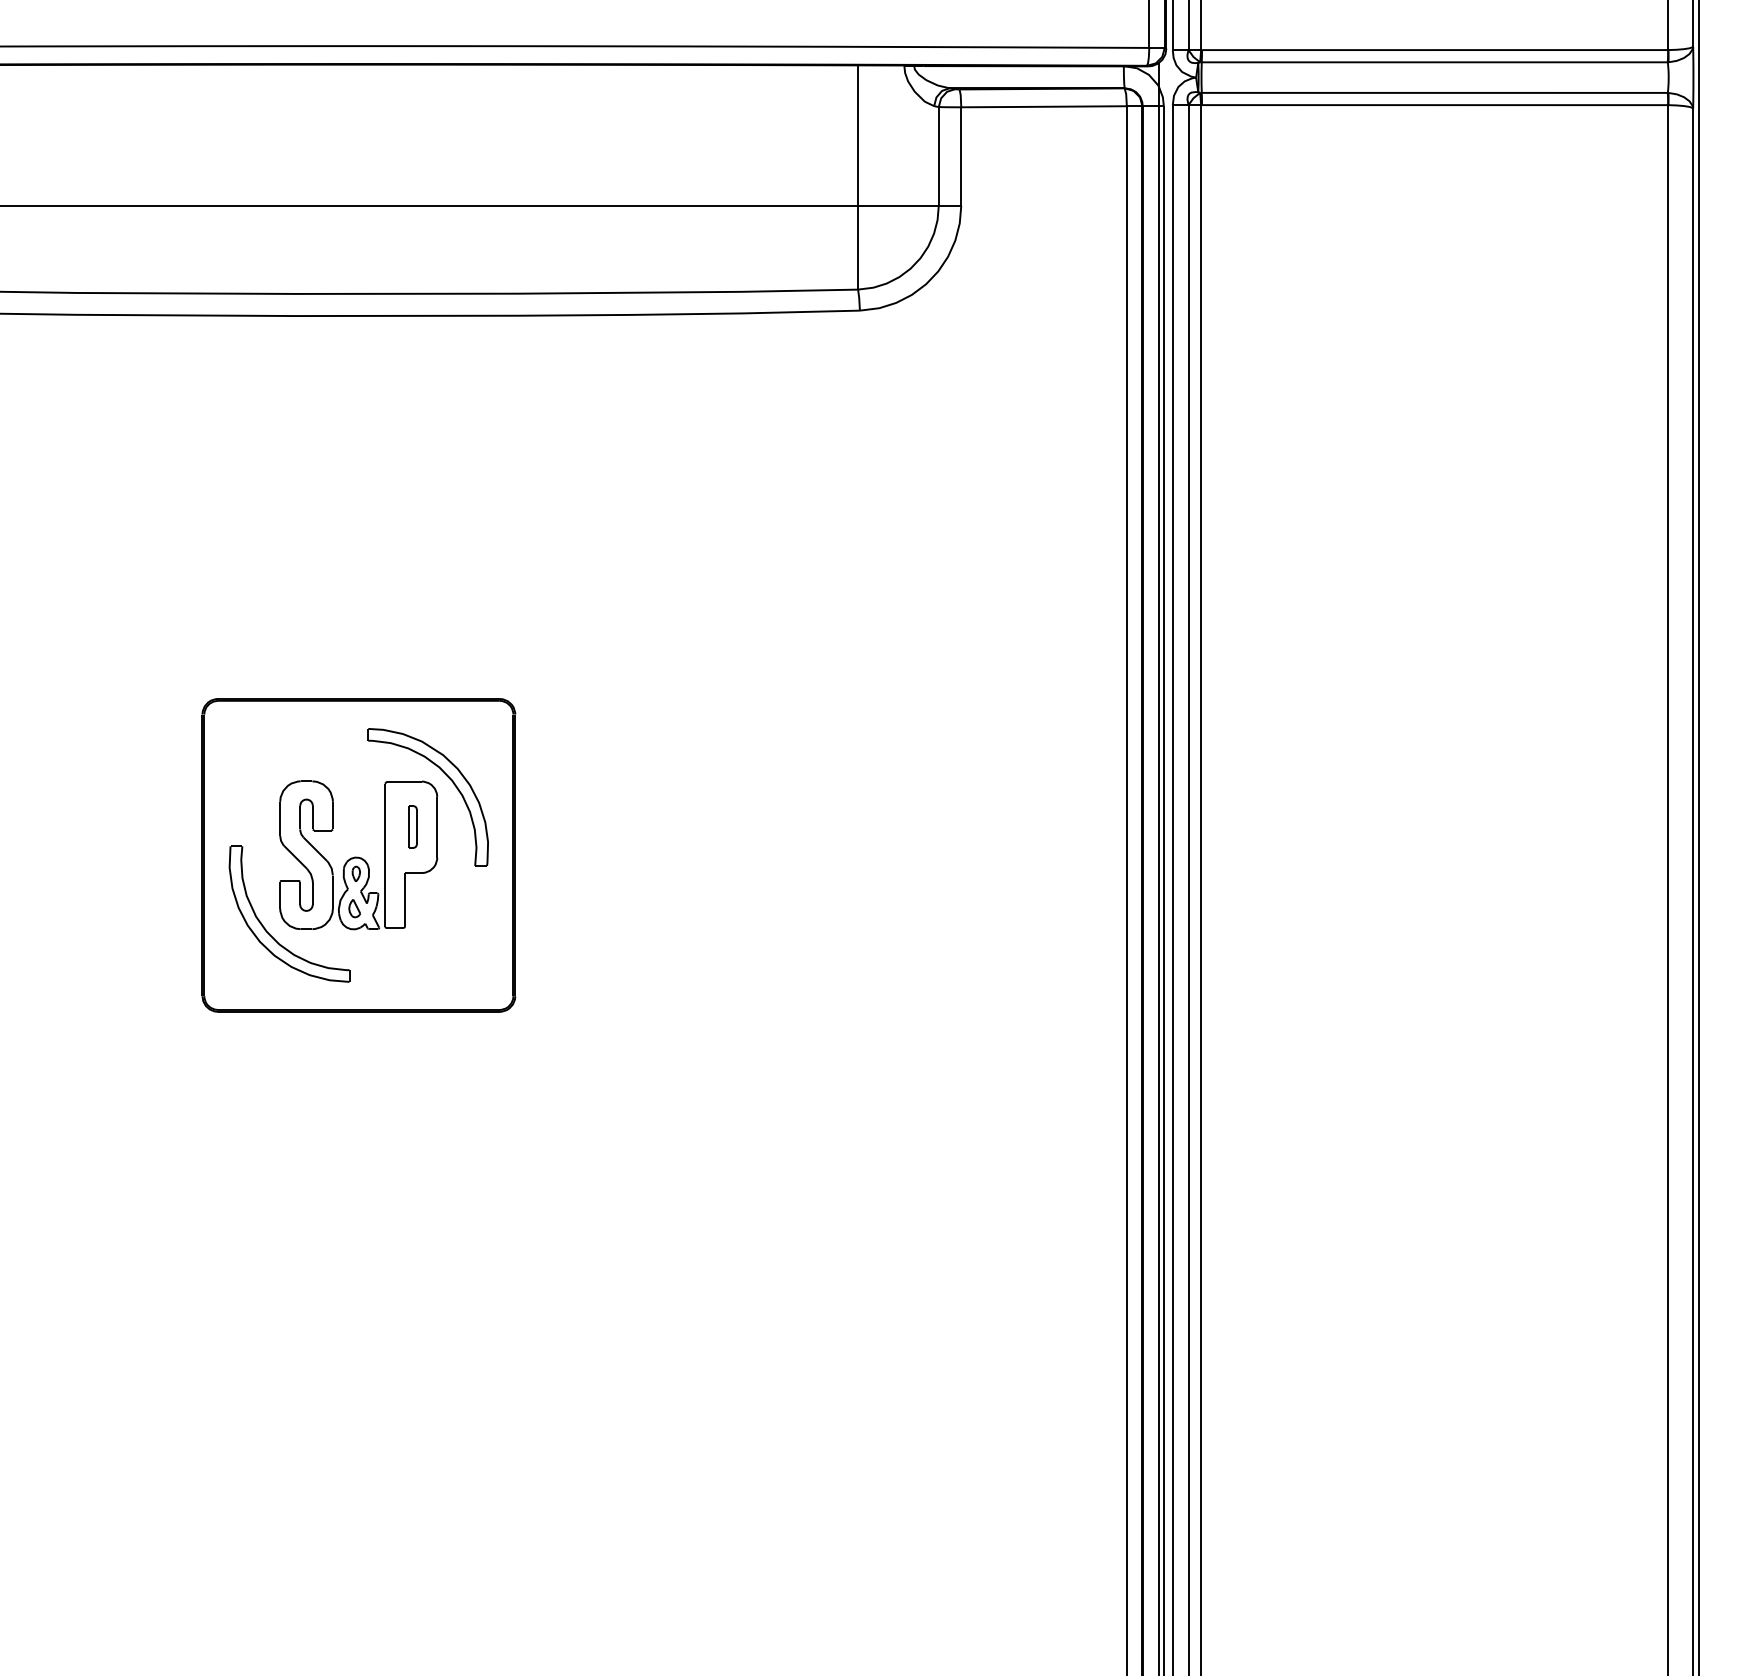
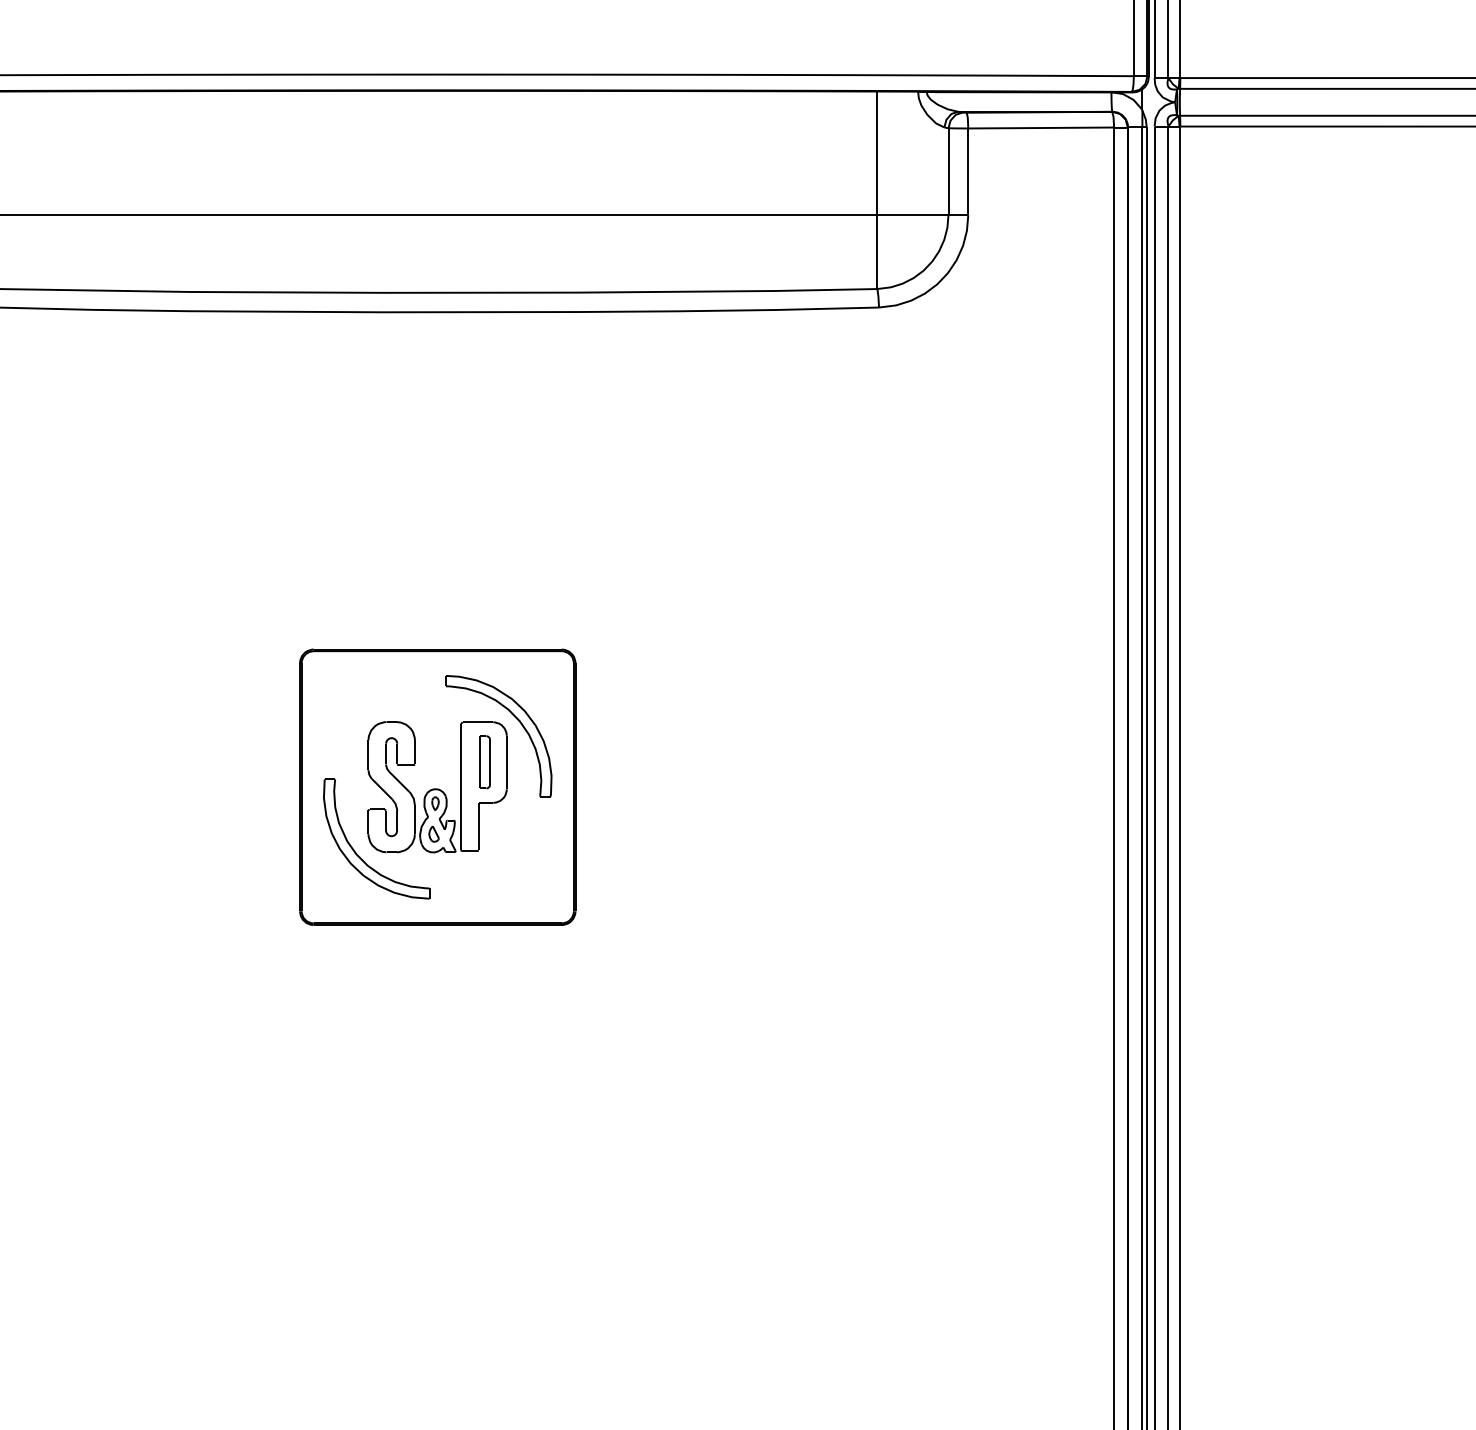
part: (412, 826) -> (484, 761), size x1.43

